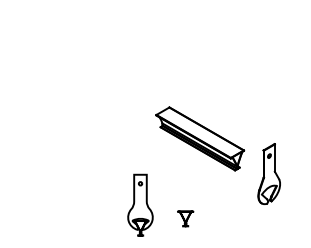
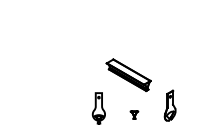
part: (267, 173) -> (169, 105), moved
part: (185, 217) -> (134, 114), moved

